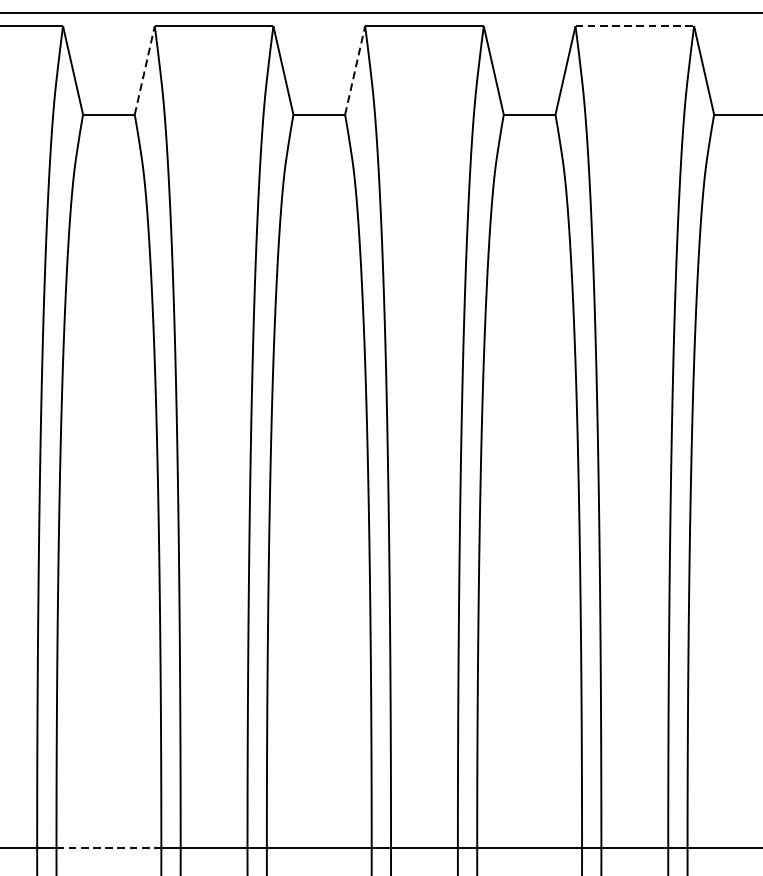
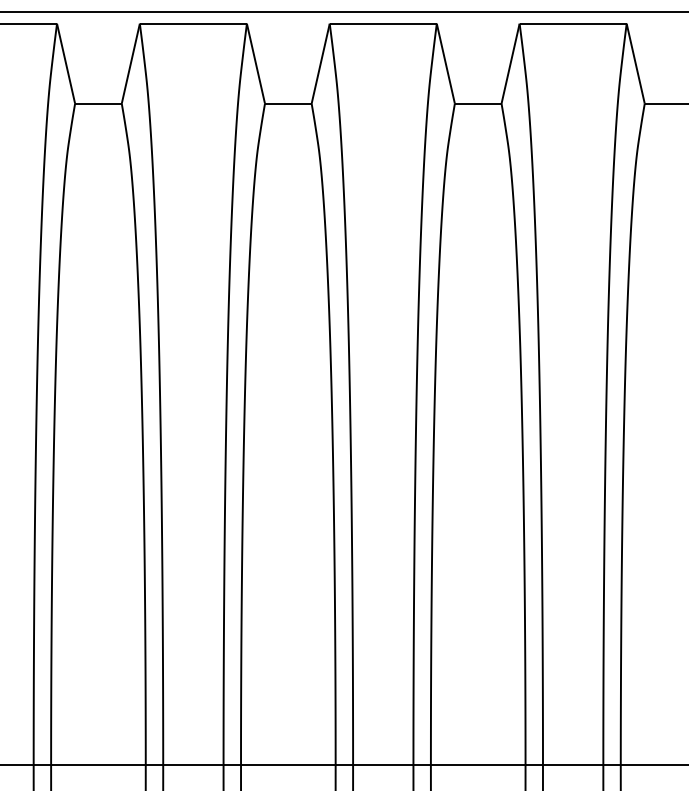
line: (635, 25) -> (573, 23), dashed -> solid
line: (144, 70) -> (130, 63), dashed -> solid
line: (354, 70) -> (320, 63), dashed -> solid
line: (108, 847) -> (98, 765), dashed -> solid

